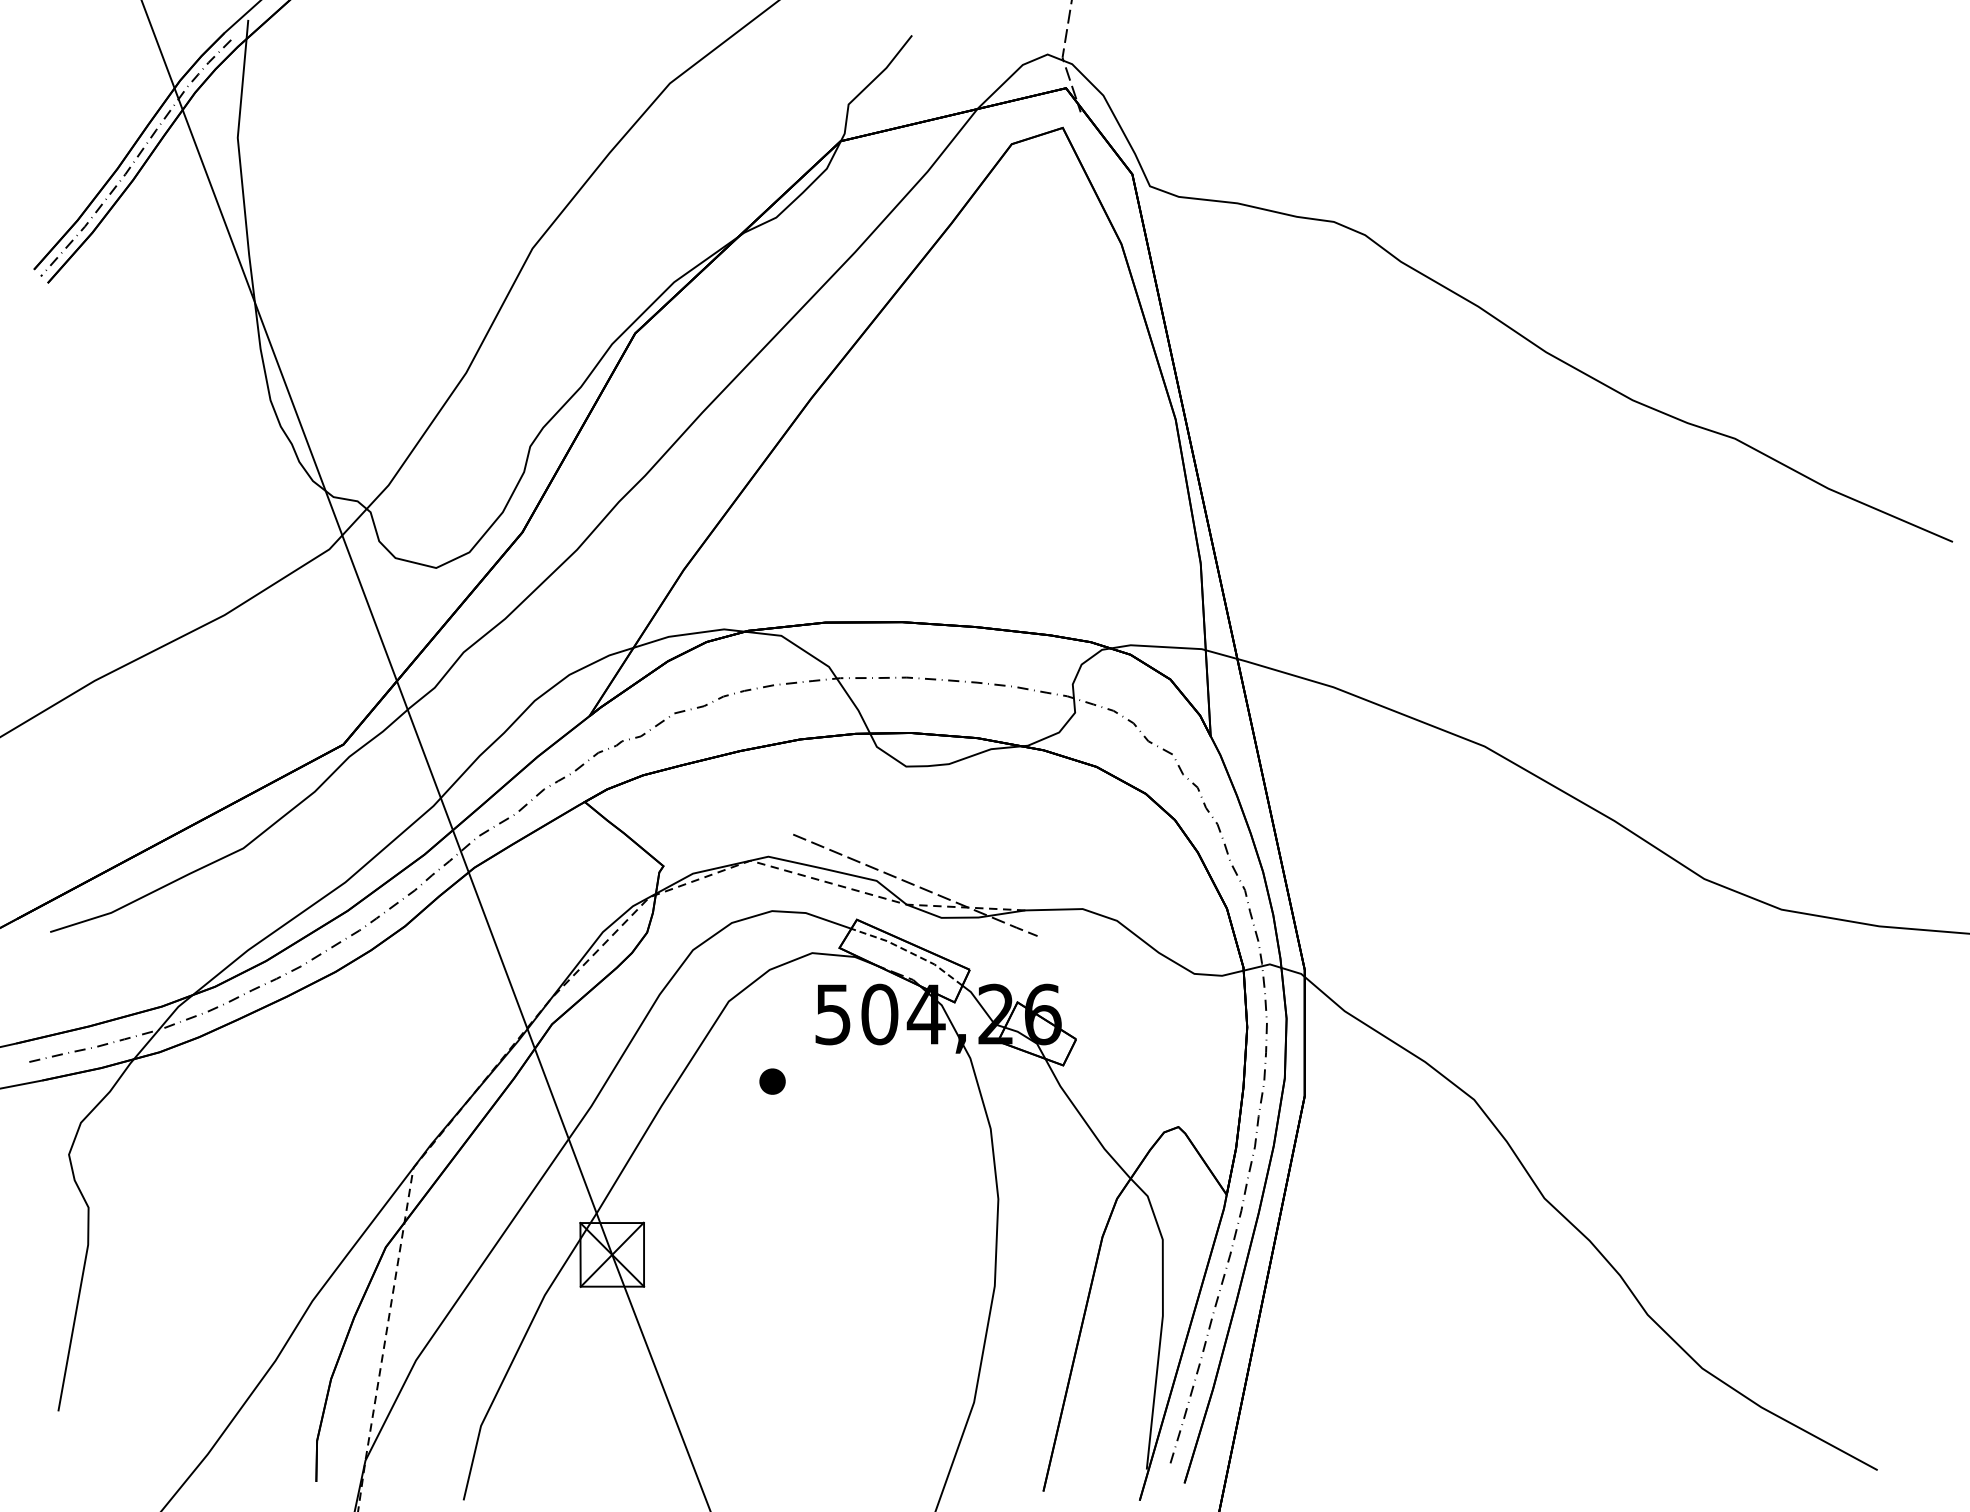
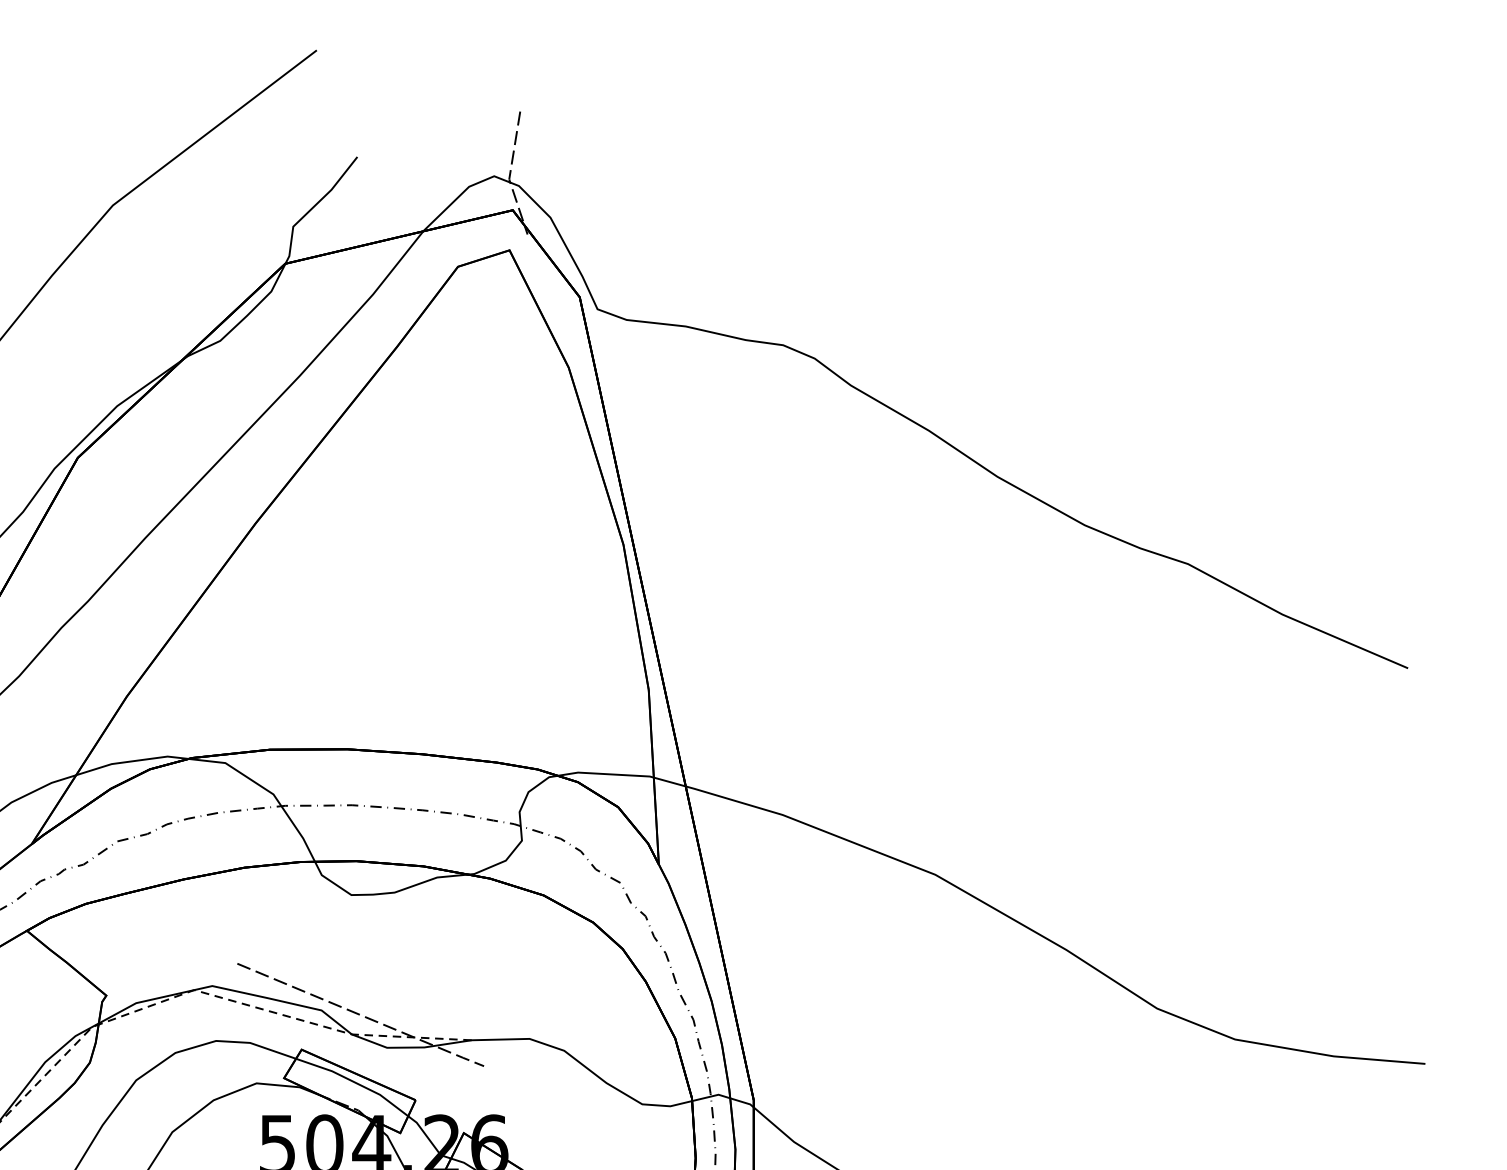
line: (909, 952) -> (354, 1082), dashed -> solid

